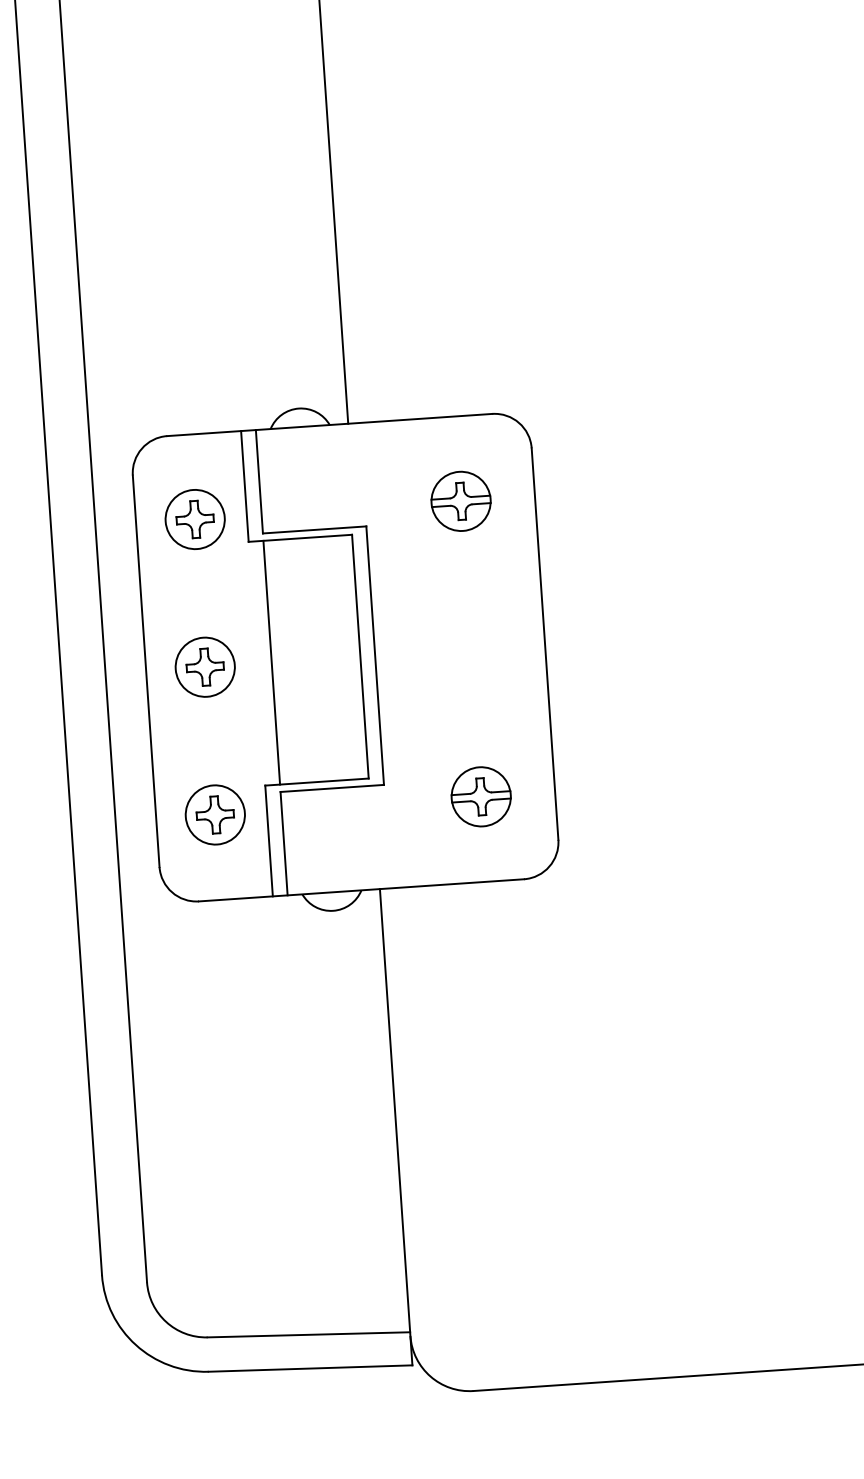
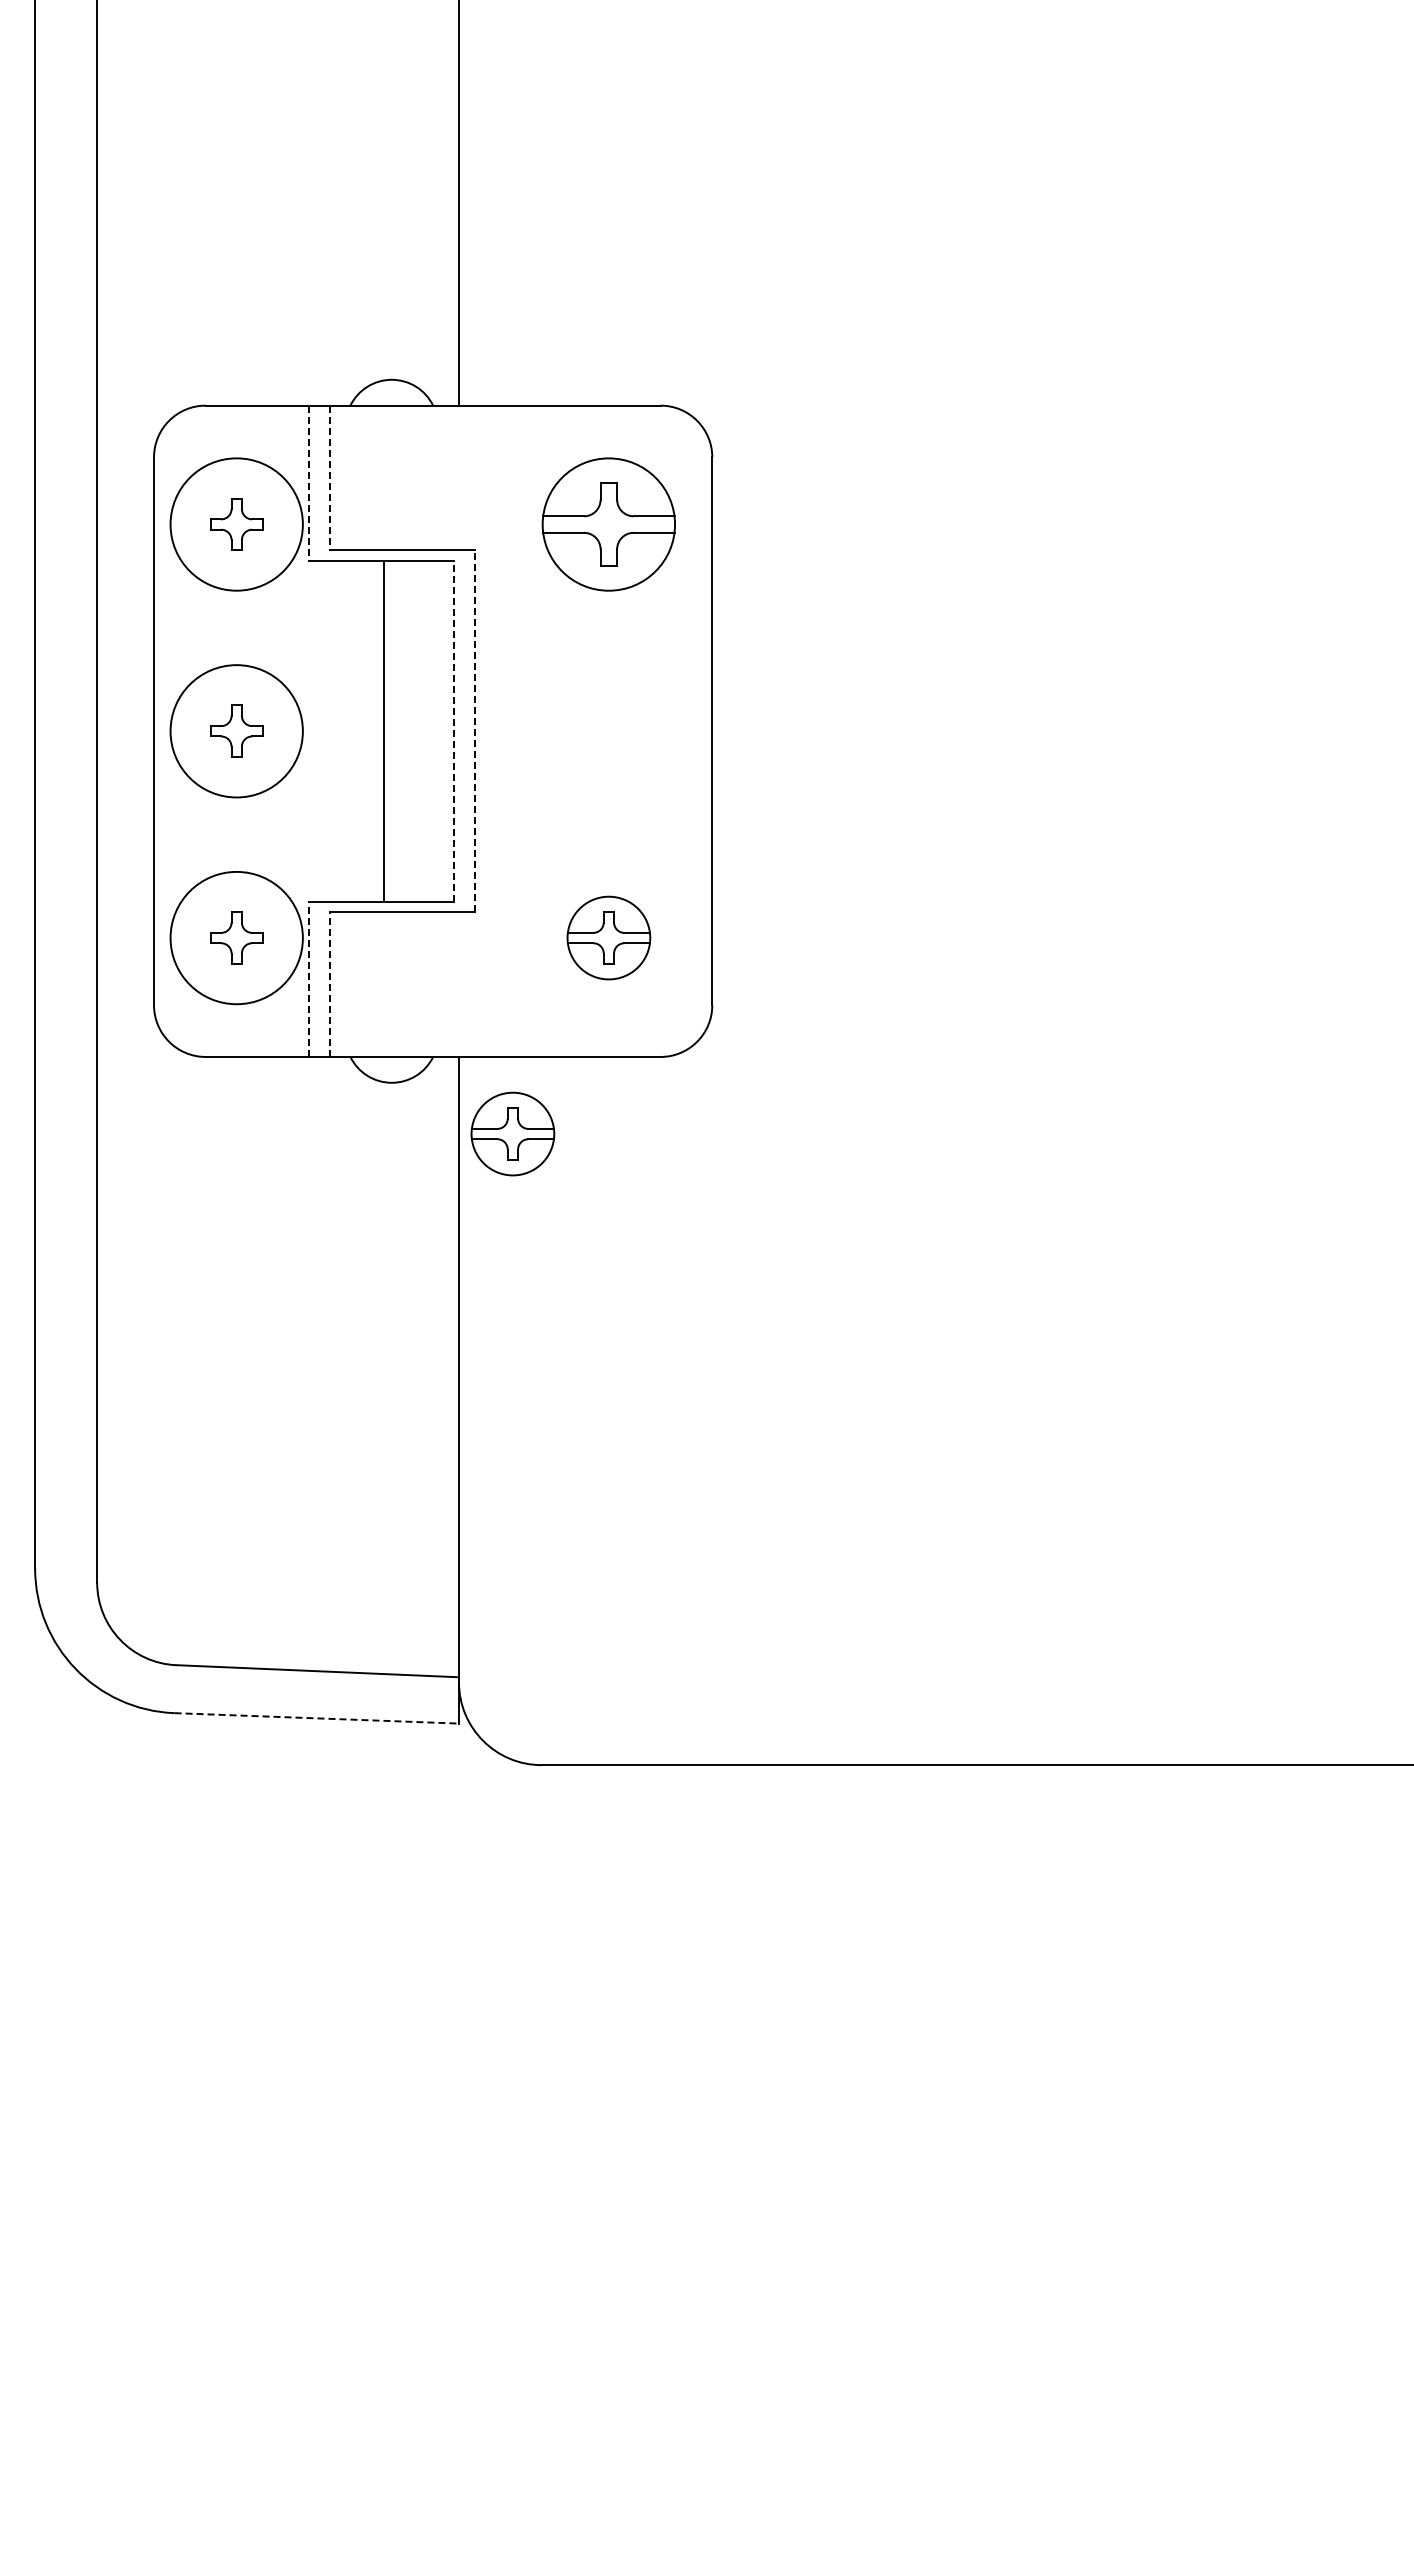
line: (259, 482) -> (329, 478), solid -> dashed
line: (245, 486) -> (309, 483), solid -> dashed
part: (460, 501) -> (608, 524), size x1.6
circle: (195, 519) -> (236, 524), size x1.6
line: (375, 655) -> (474, 731), solid -> dashed
line: (360, 656) -> (453, 731), solid -> dashed
line: (271, 662) -> (383, 730), moved
circle: (205, 666) -> (236, 730), size x1.6
circle: (215, 814) -> (236, 937), size x1.6
line: (269, 841) -> (309, 979), solid -> dashed
line: (283, 843) -> (329, 984), solid -> dashed
part: (421, 941) -> (512, 1133), added
line: (311, 1368) -> (317, 1718), solid -> dashed

